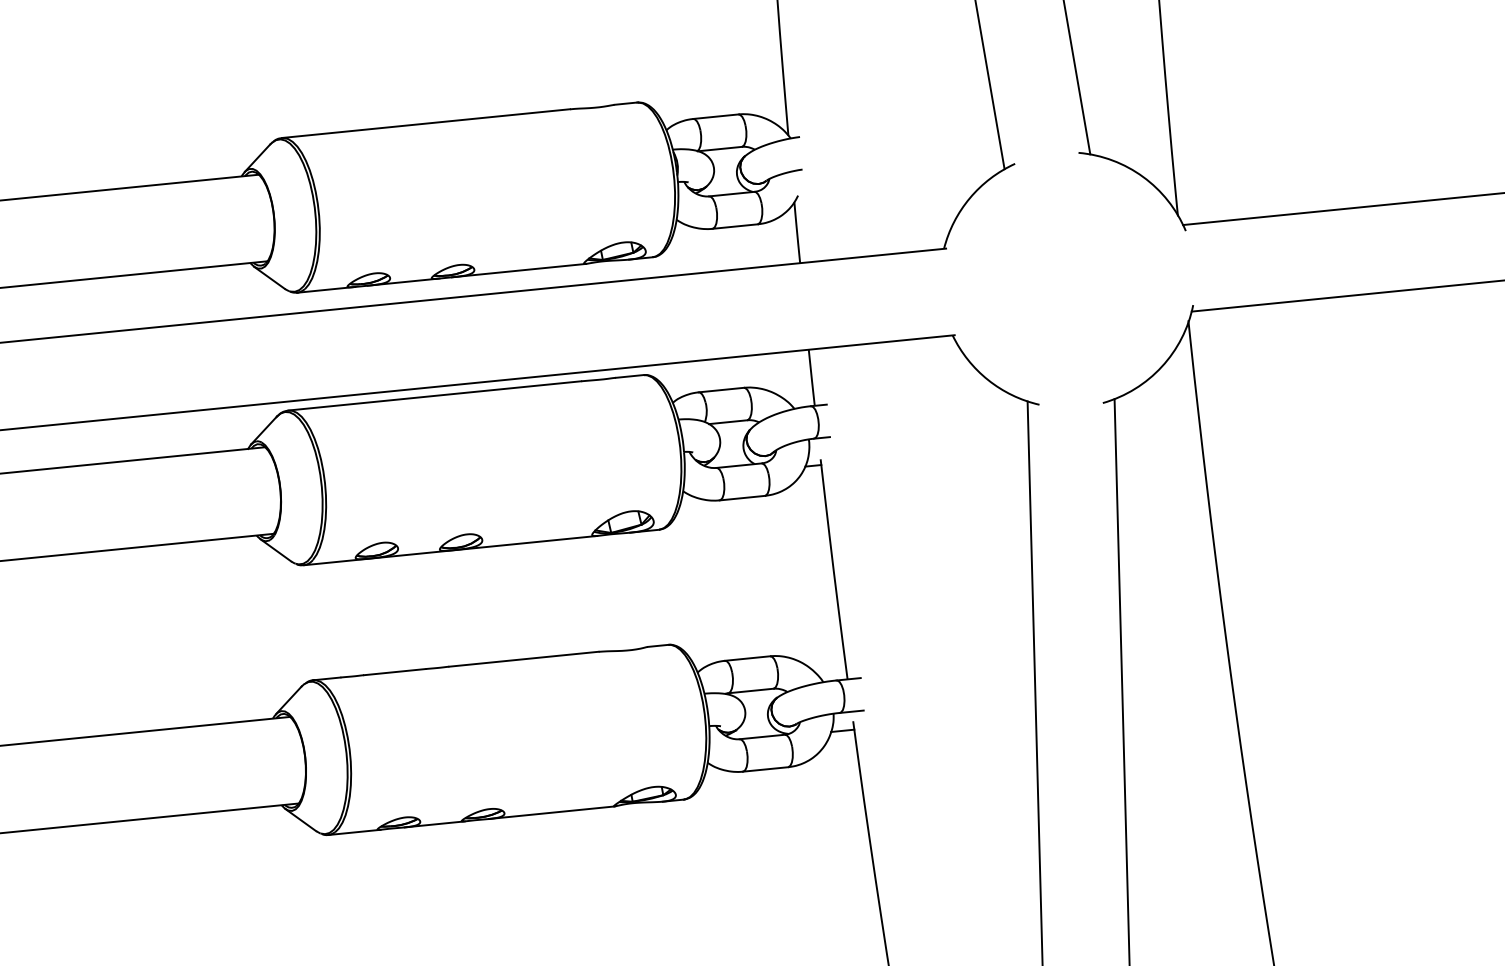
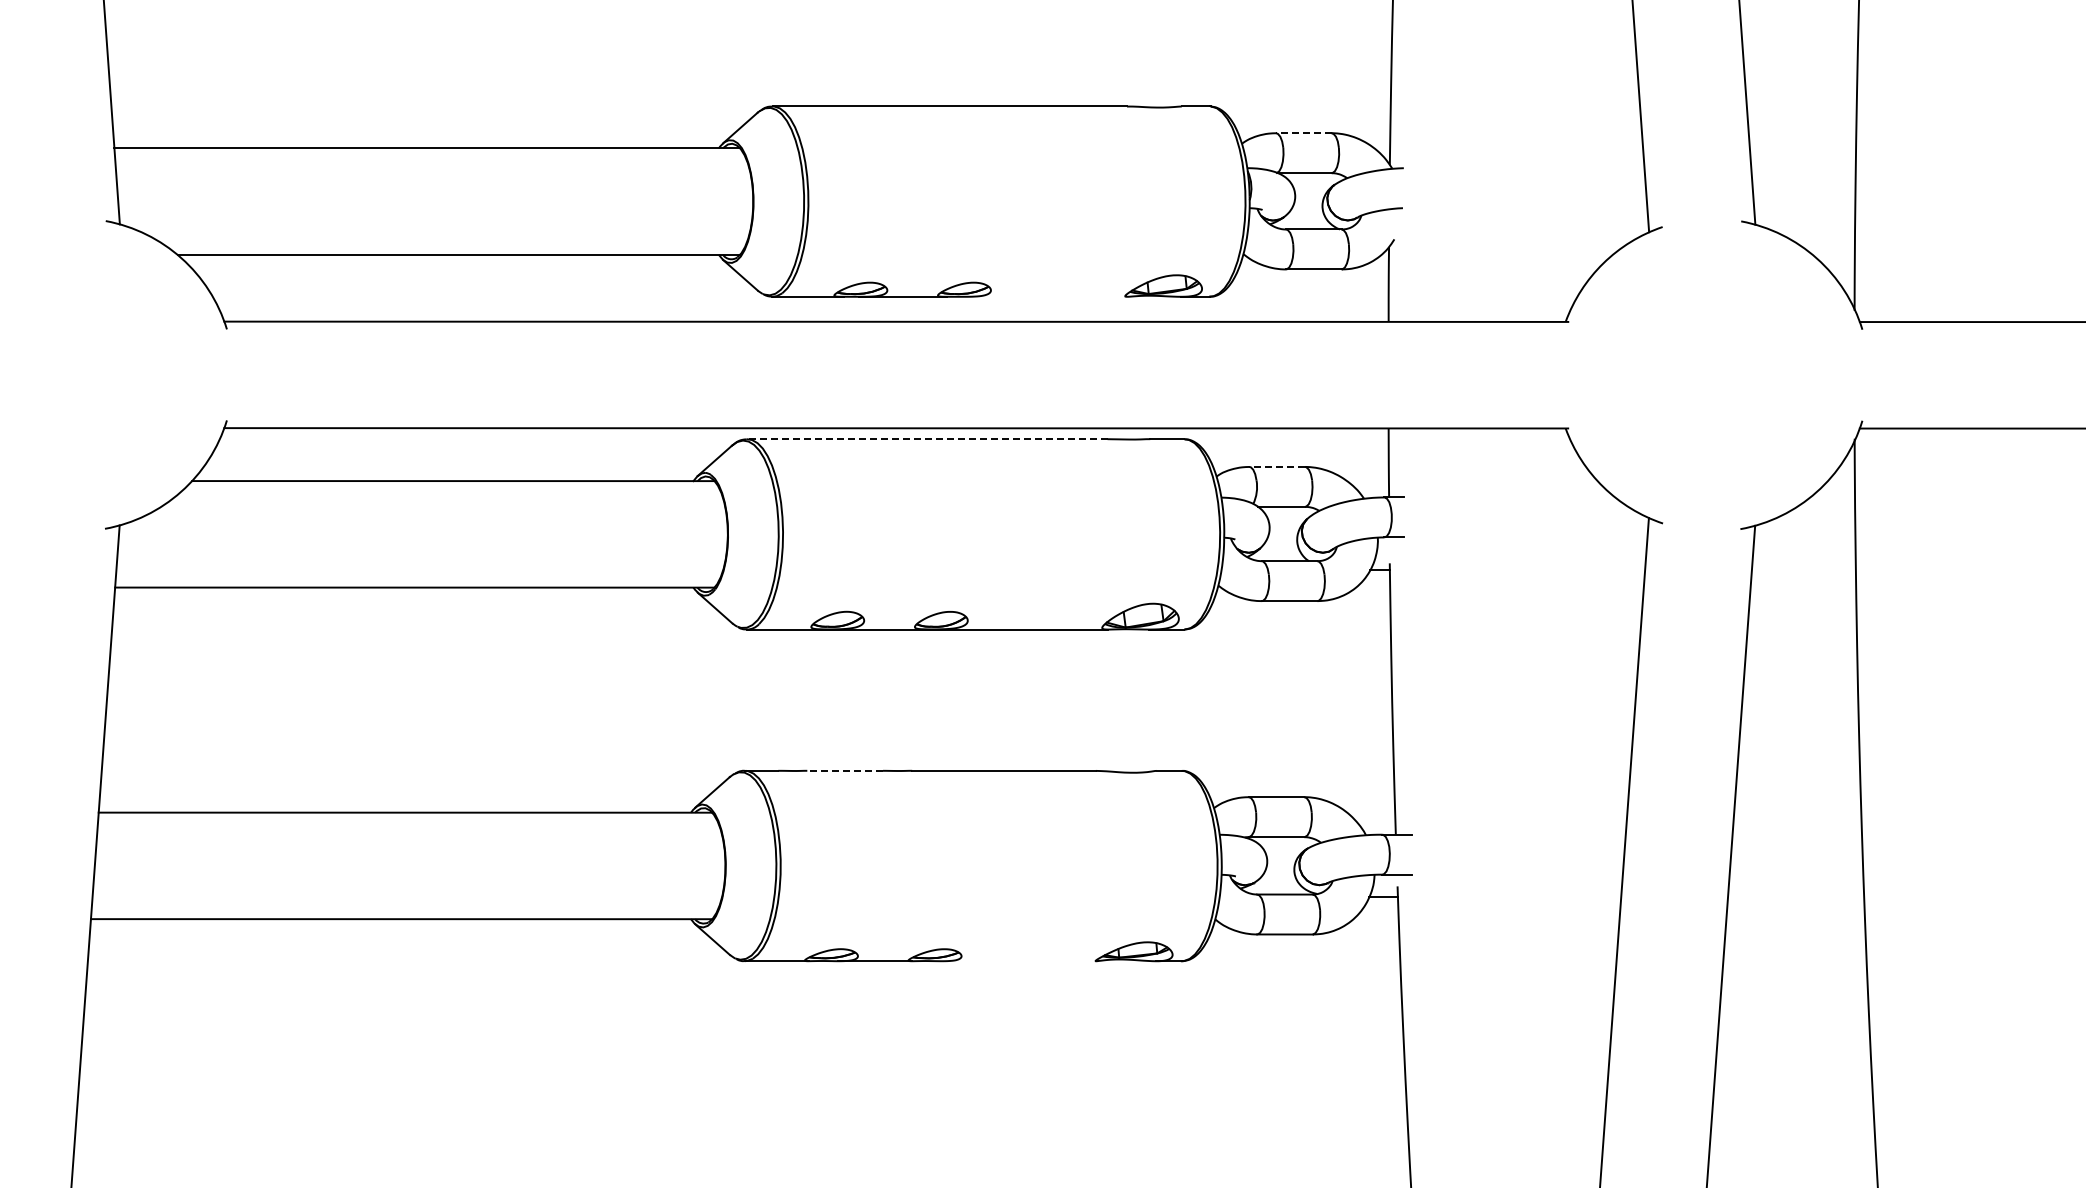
line: (715, 116) -> (1303, 133), solid -> dashed
line: (518, 270) -> (1044, 296), removed
line: (721, 389) -> (1277, 466), solid -> dashed
line: (434, 396) -> (926, 439), solid -> dashed
line: (395, 671) -> (845, 770), solid -> dashed
line: (551, 813) -> (1018, 961), removed

